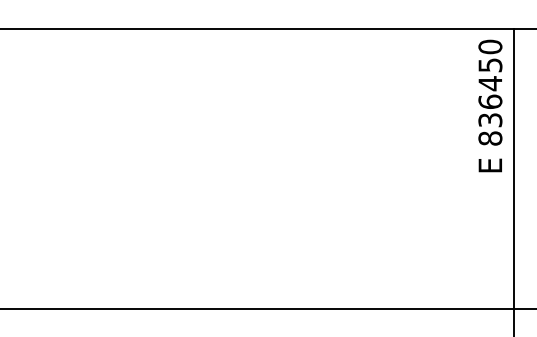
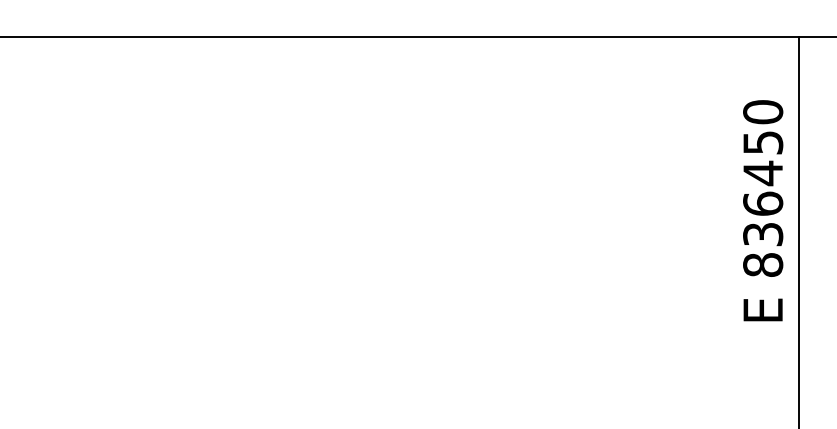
text: (490, 105) -> (763, 209), moved

